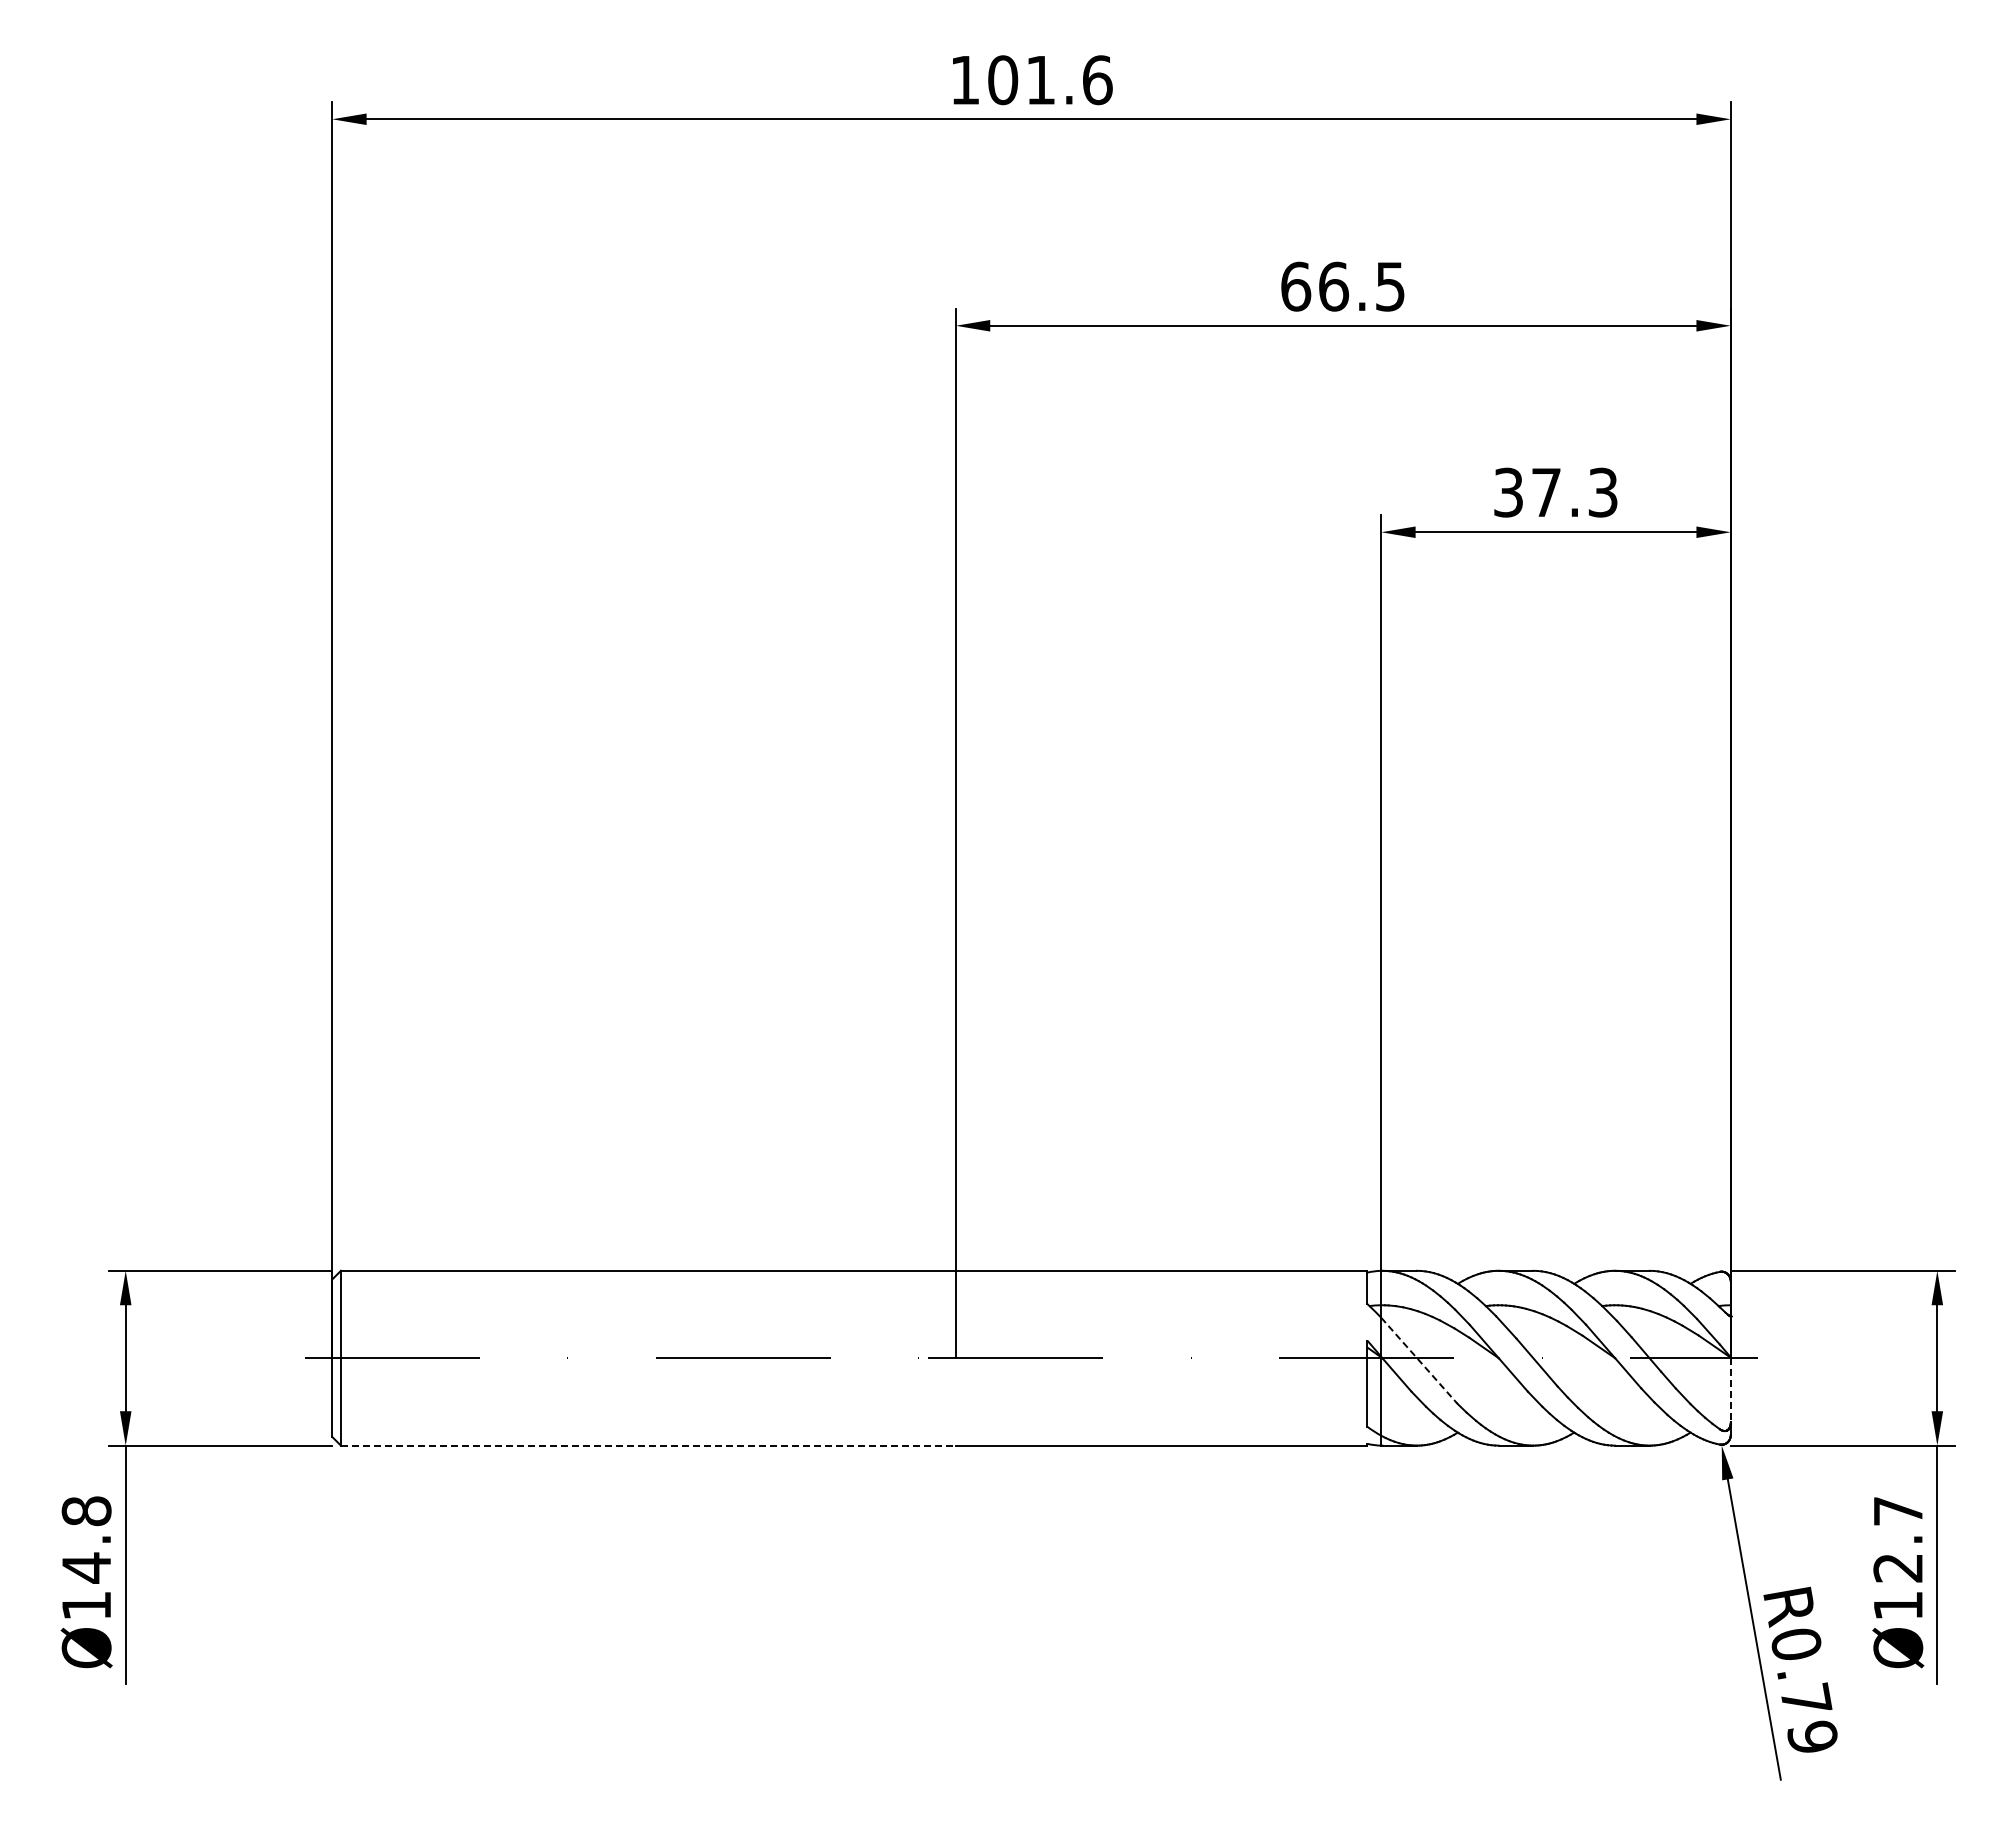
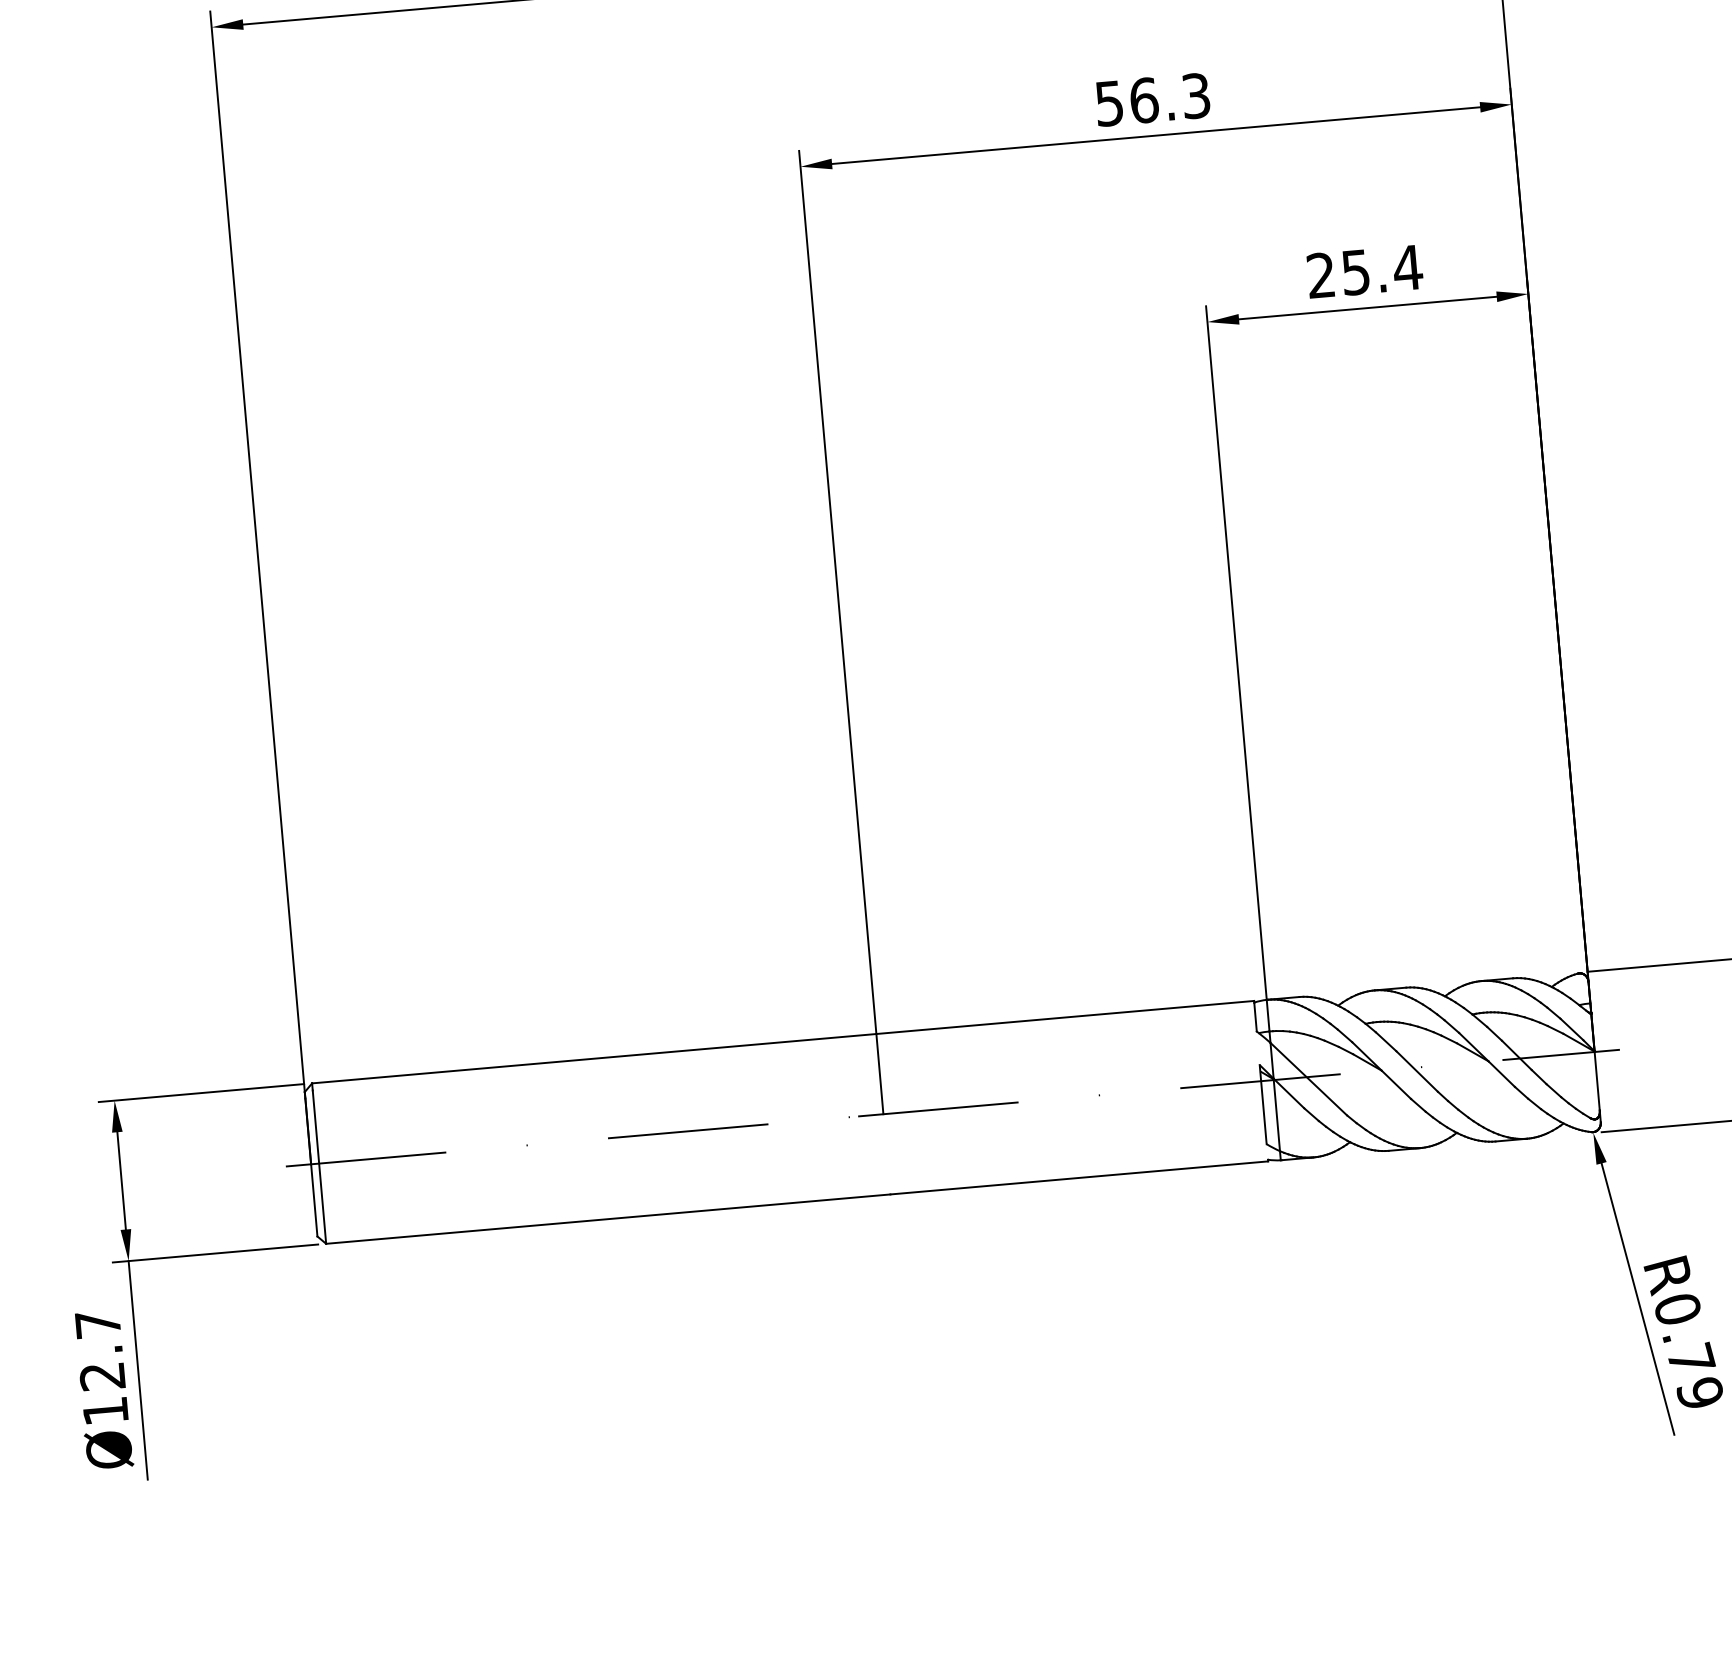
text: (1342, 286) -> (1152, 99), 66.5 -> 56.3
text: (1556, 492) -> (1365, 271), 37.3 -> 25.4
line: (1419, 1360) -> (1309, 1079), dashed -> solid
line: (1730, 1390) -> (1596, 1081), dashed -> solid
line: (648, 1445) -> (608, 1218), dashed -> solid
text: (86, 1539) -> (100, 1350), Ø14.8 -> Ø12.7

